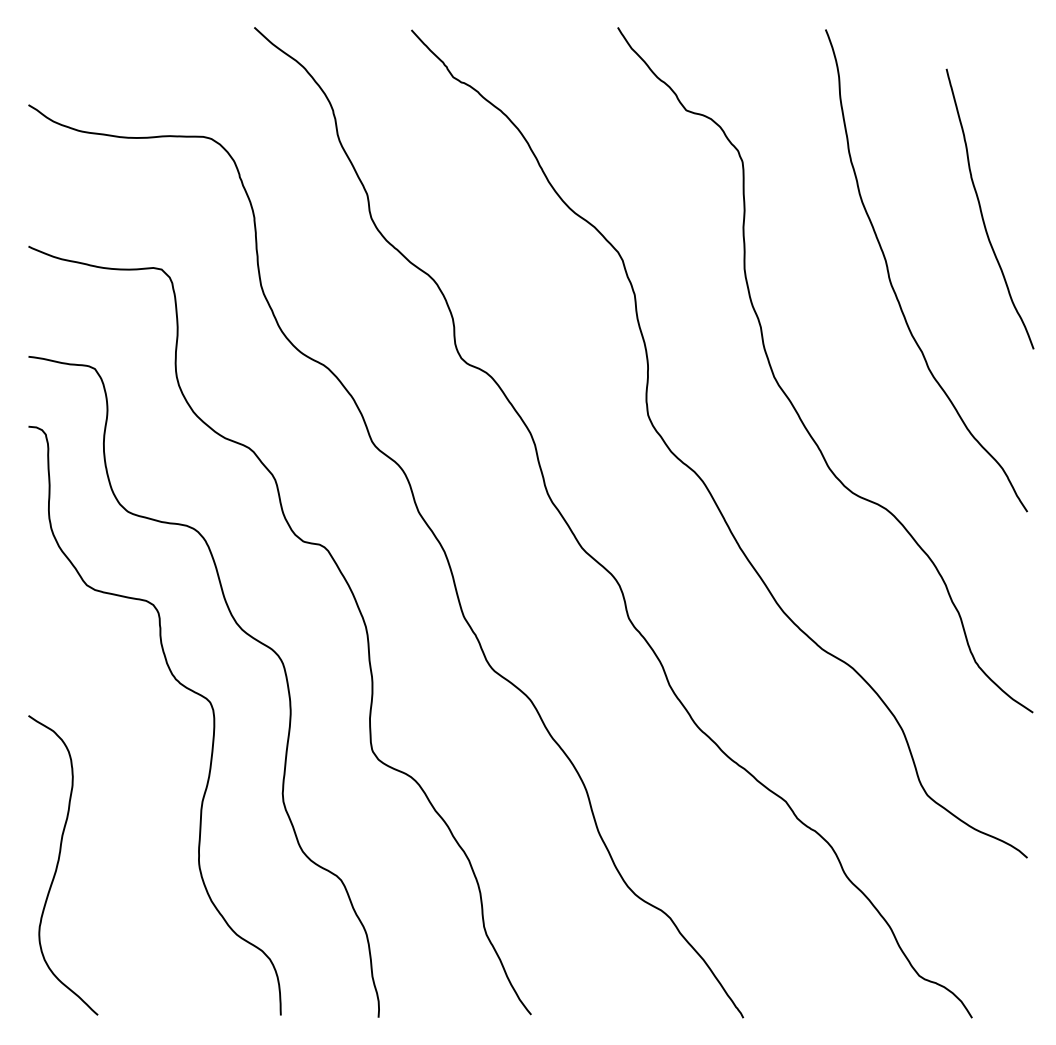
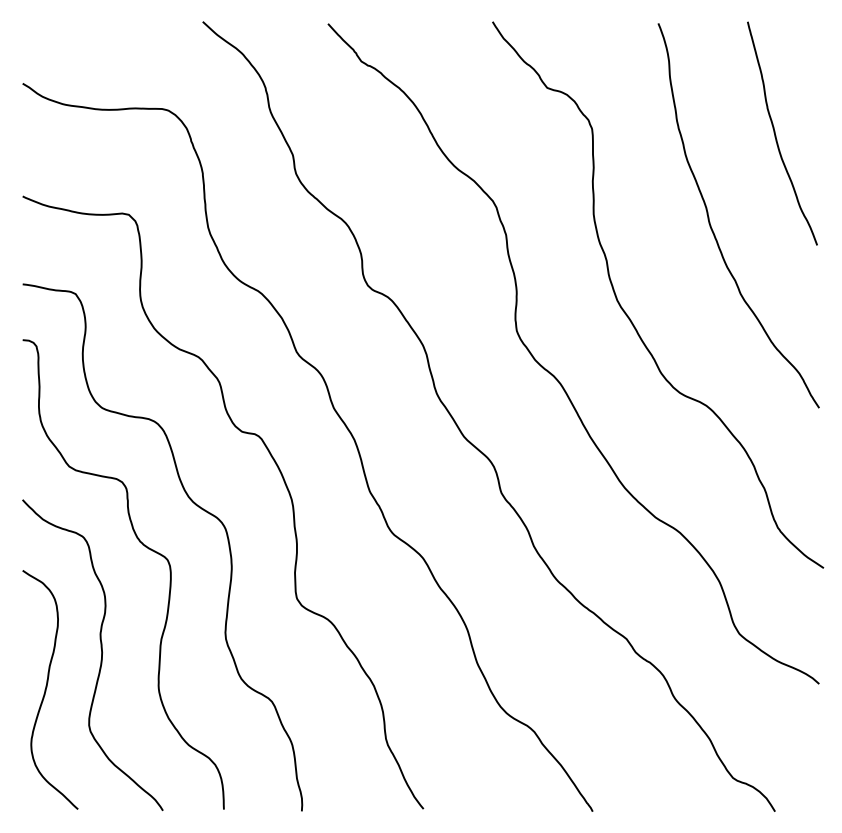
curve: (982, 211) -> (776, 135), moved
curve: (127, 820) -> (101, 654), added

